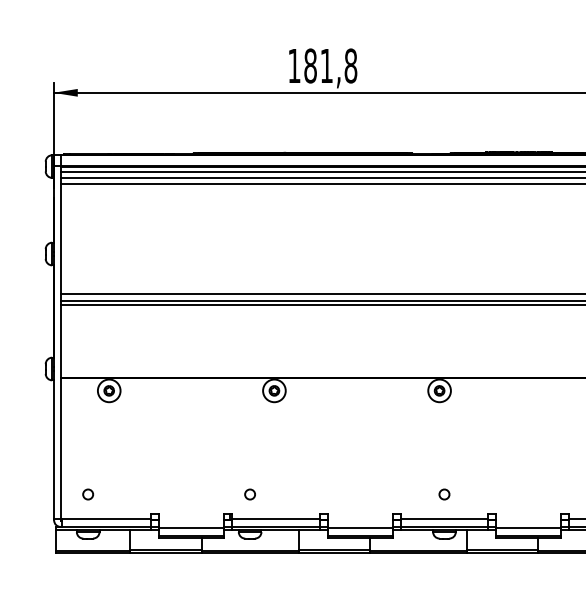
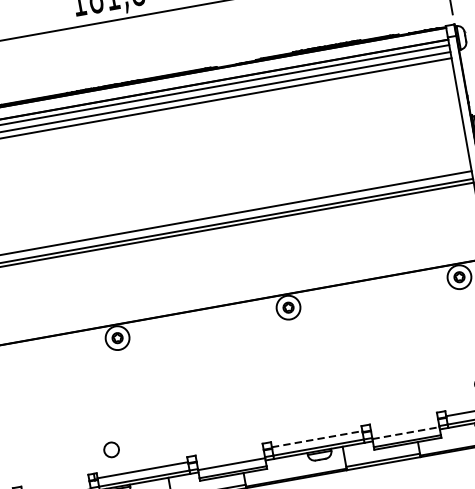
circle: (249, 494) -> (110, 449), size x1.4
circle: (444, 494) -> (312, 414), removed
line: (444, 518) -> (317, 438), solid -> dashed
line: (529, 527) -> (406, 432), solid -> dashed

